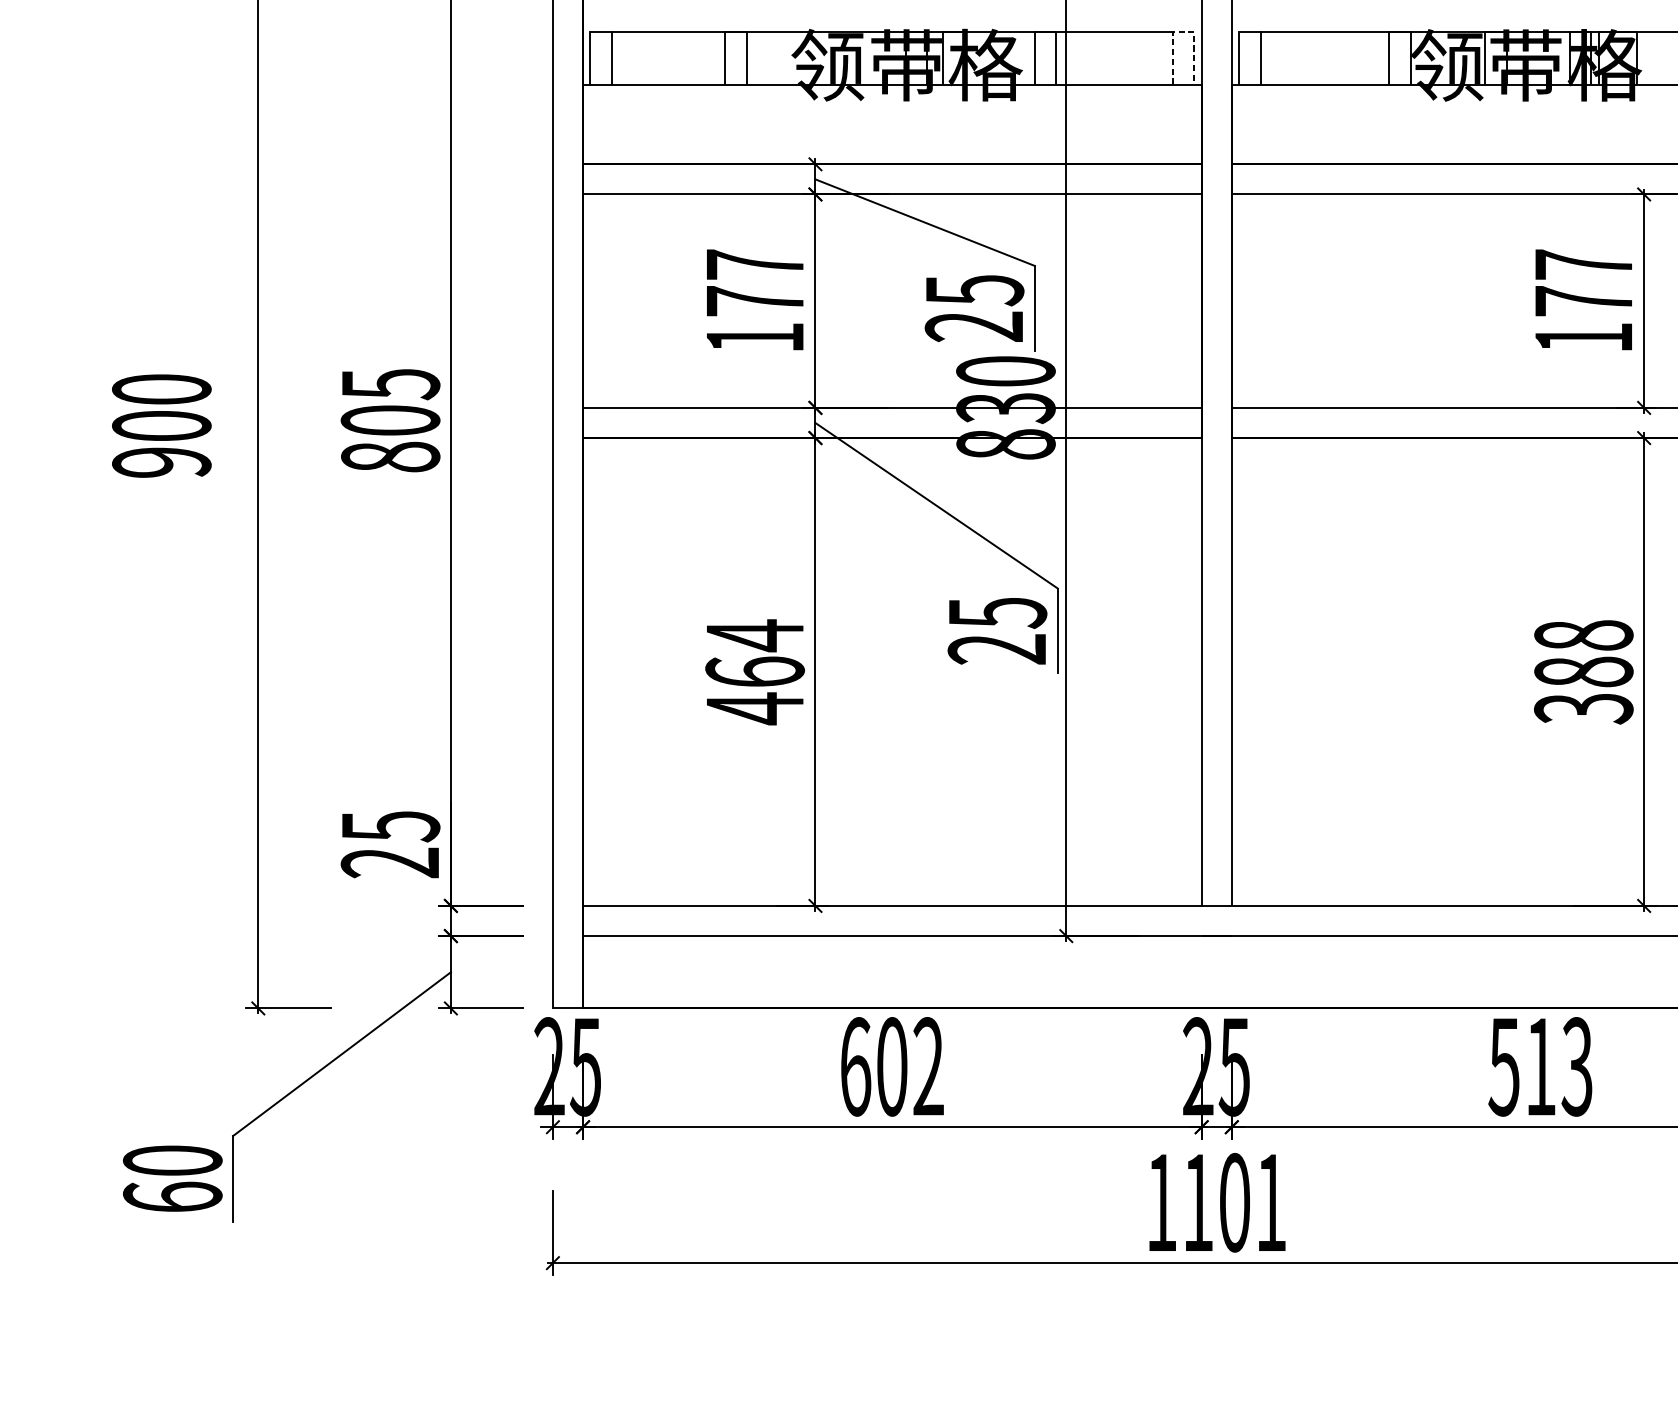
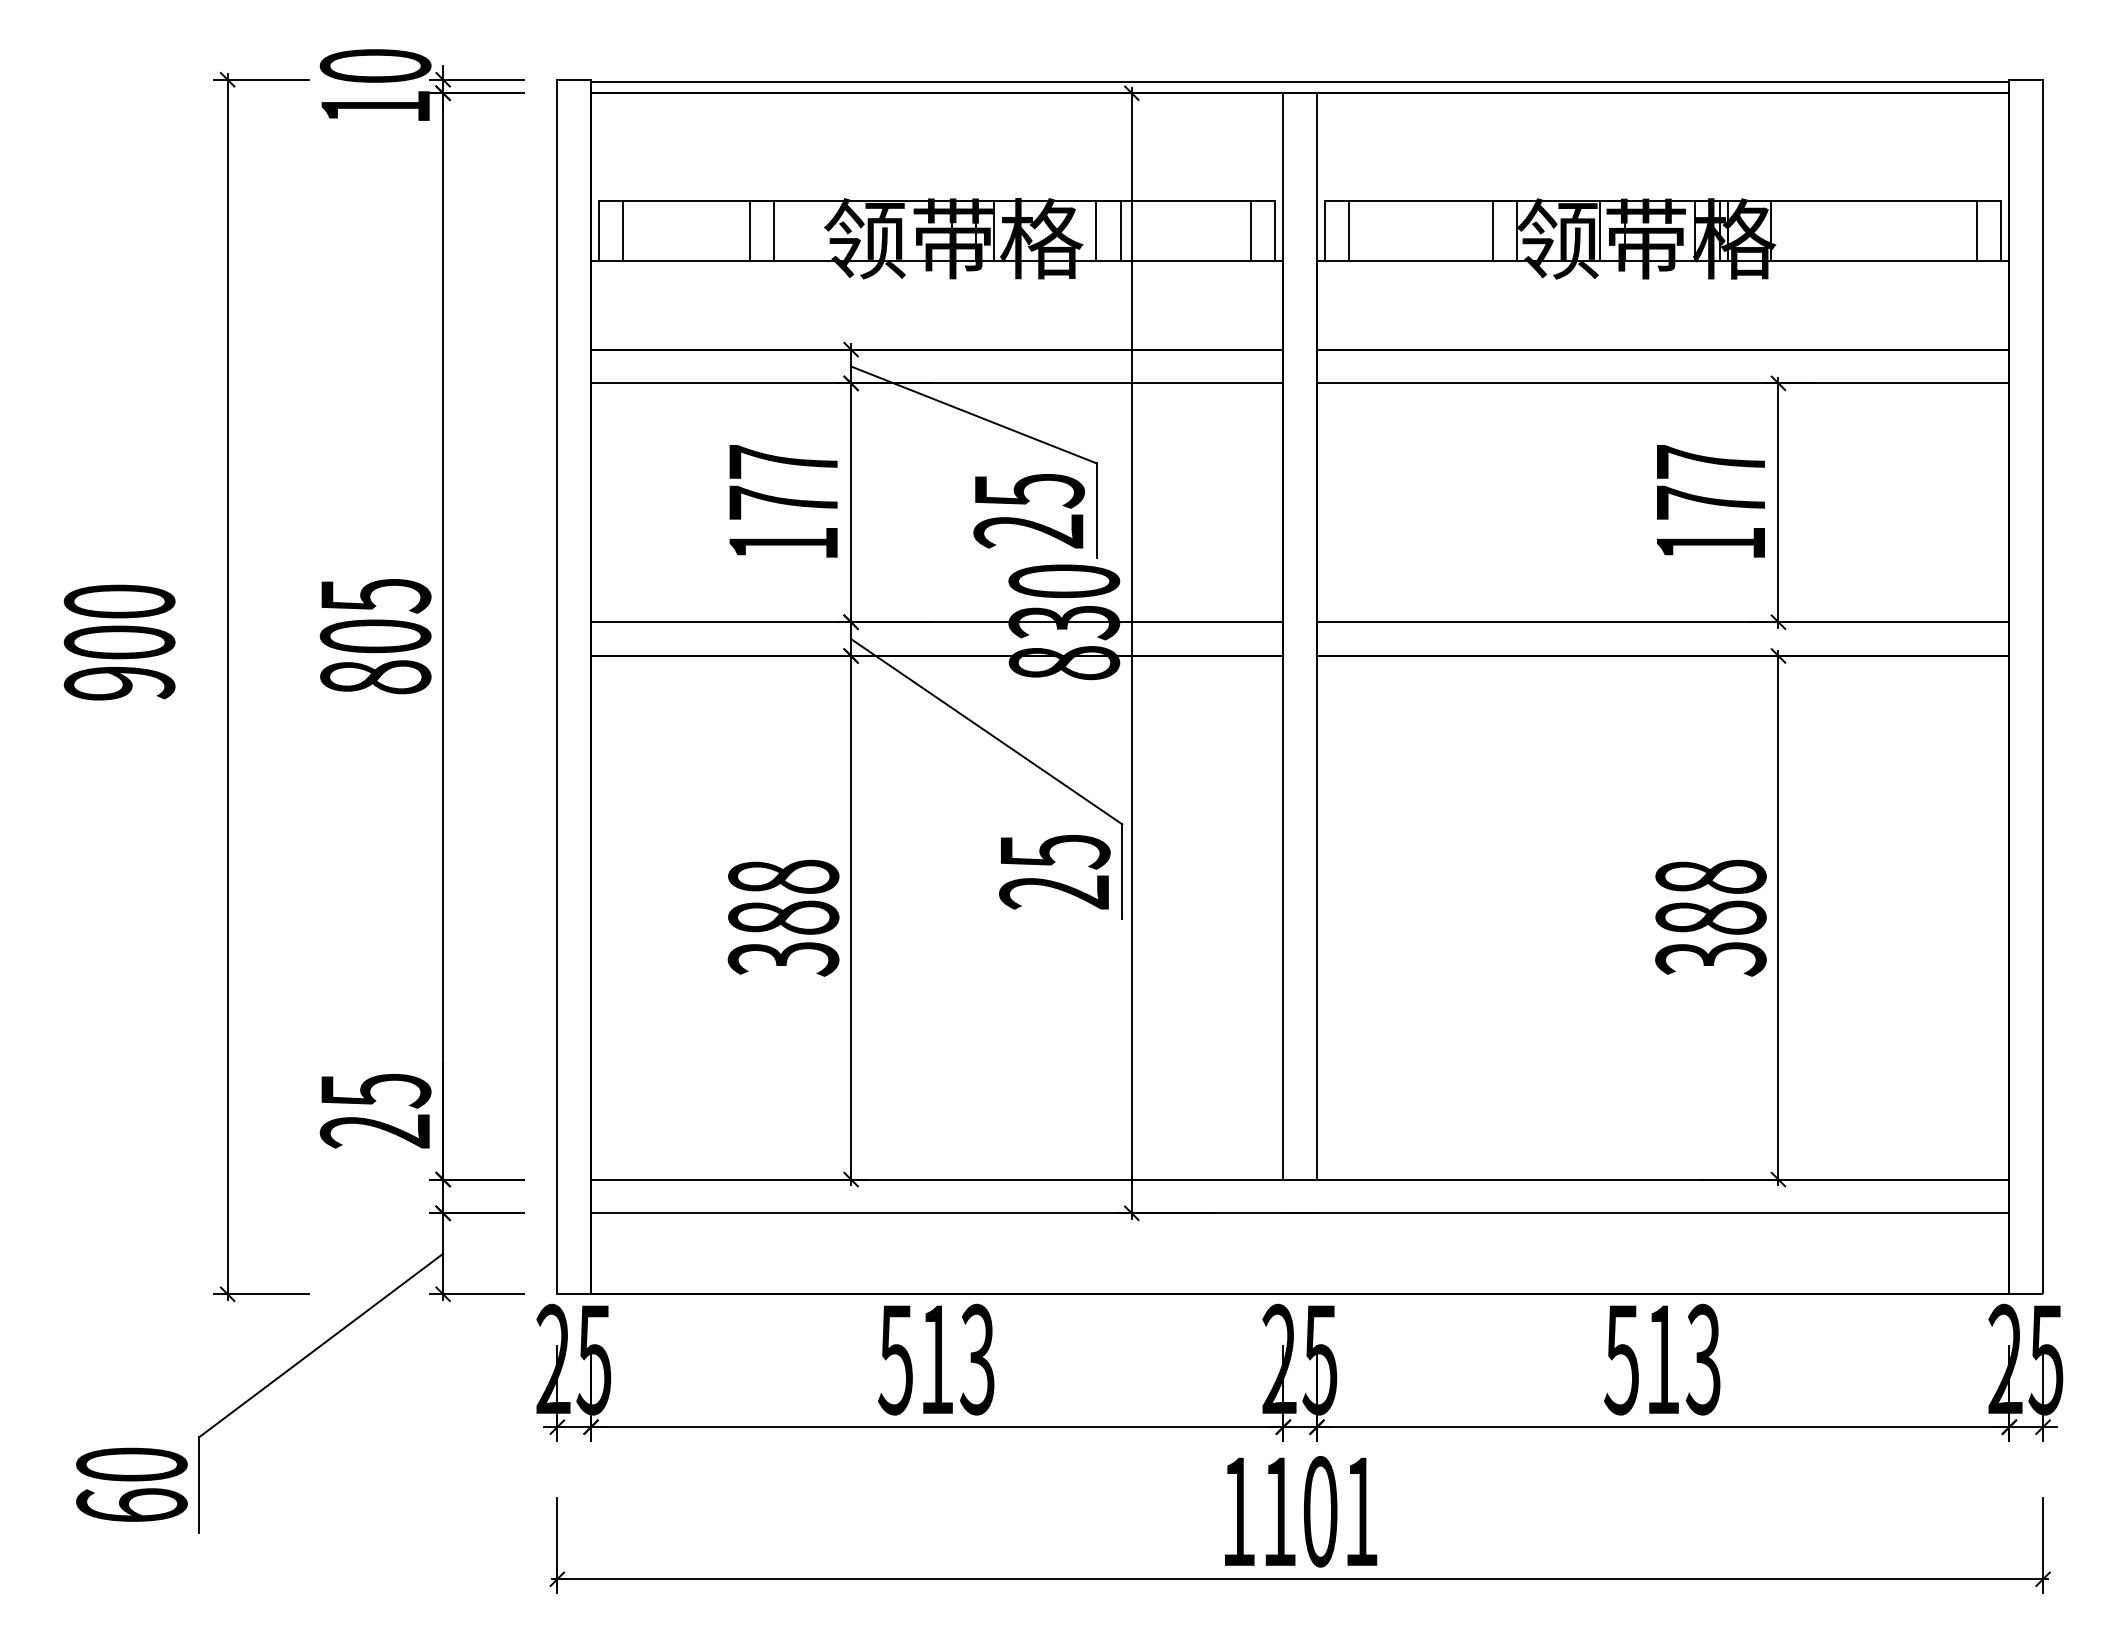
line: (1183, 31) -> (1263, 201), dashed -> solid
text: (755, 671) -> (783, 917), 464 -> 388
text: (891, 1066) -> (936, 1359), 602 -> 513

